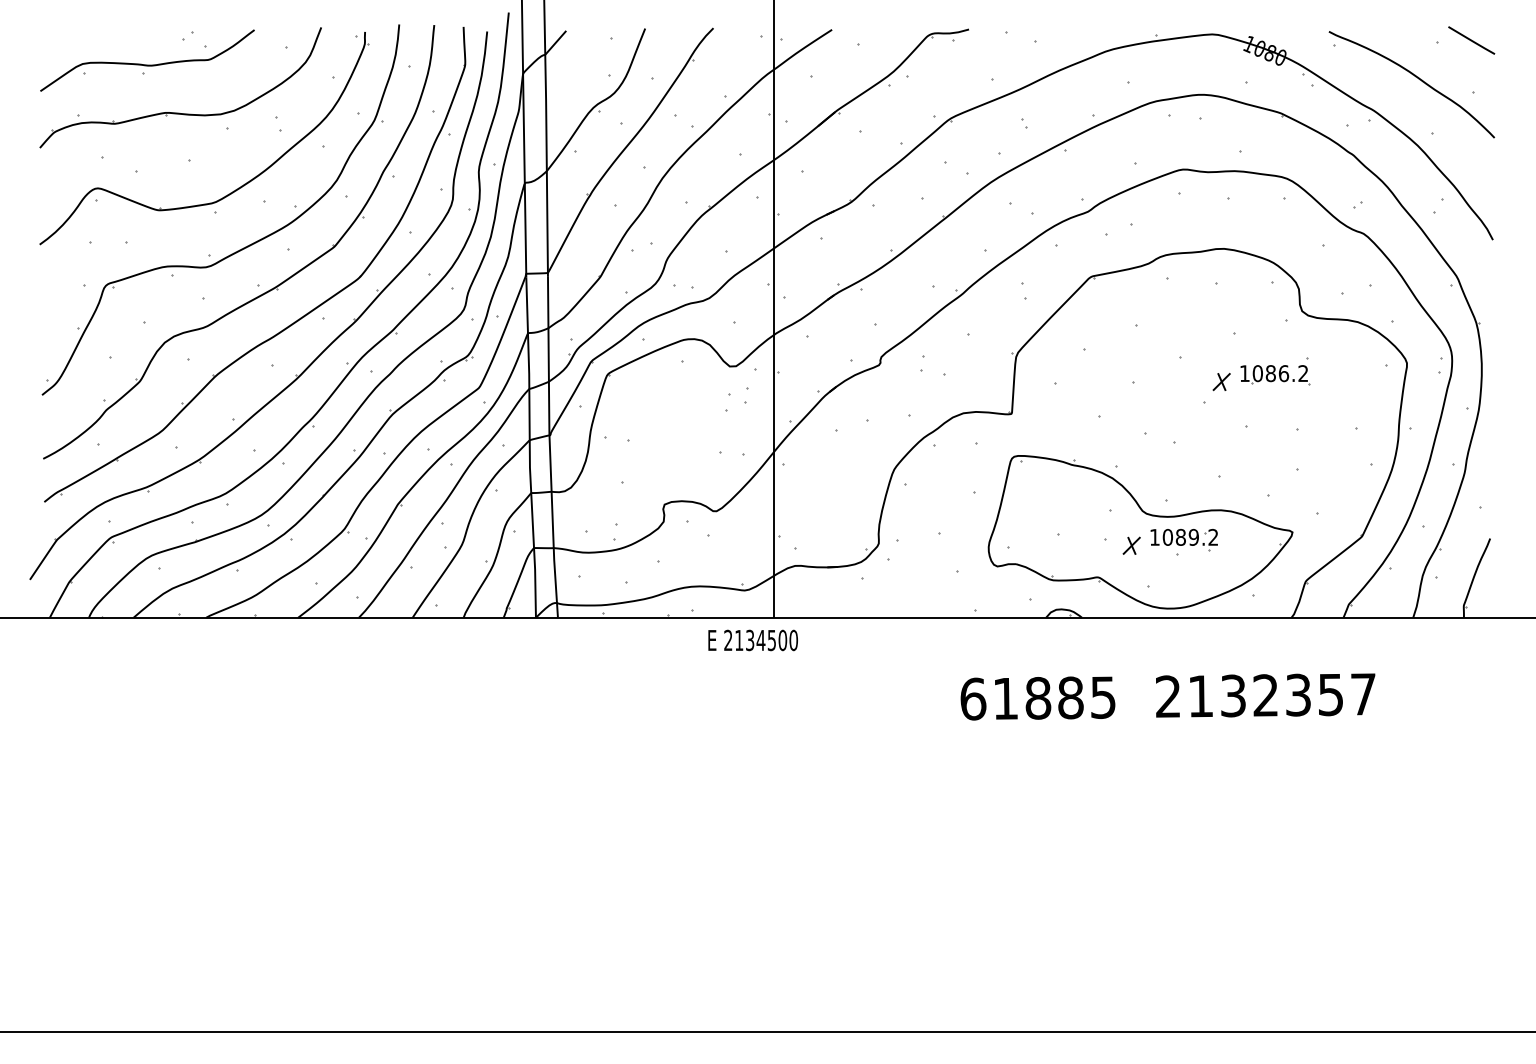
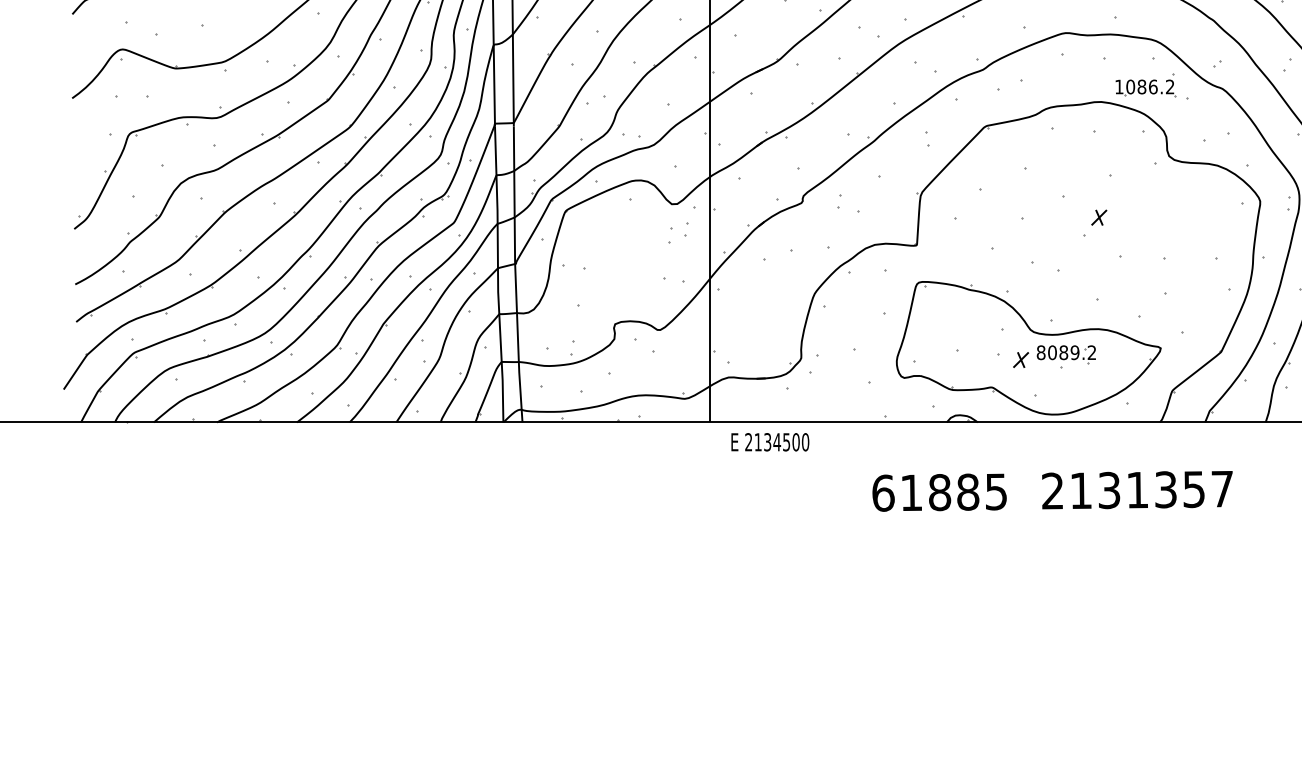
part: (1275, 371) -> (1145, 85), moved
text: (1154, 536) -> (1040, 351), 1089.2 -> 8089.2
text: (752, 640) -> (769, 442), moved
text: (1265, 695) -> (1137, 490), 2132357 -> 2131357

